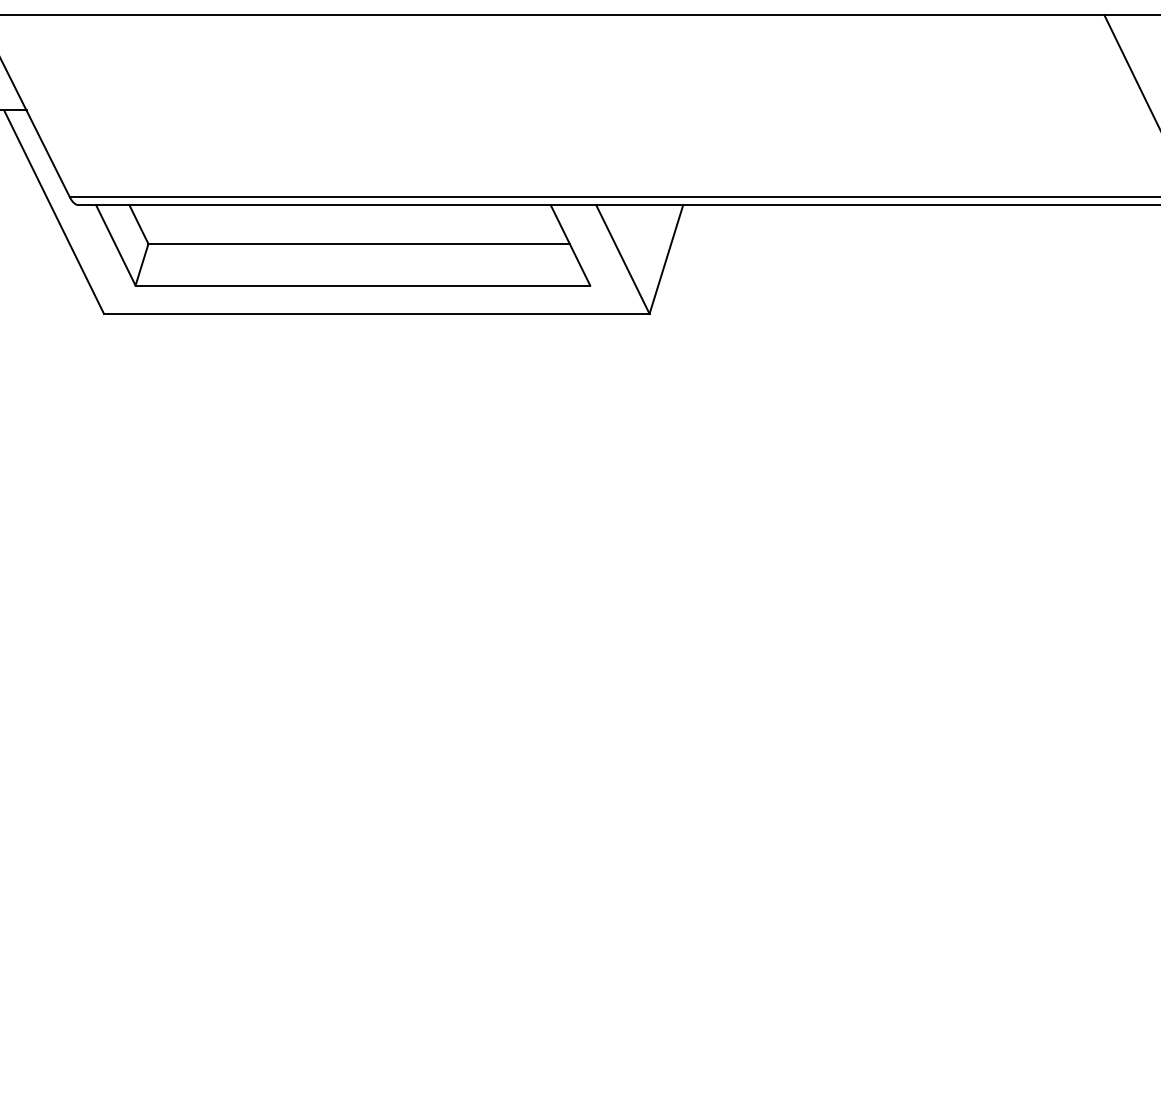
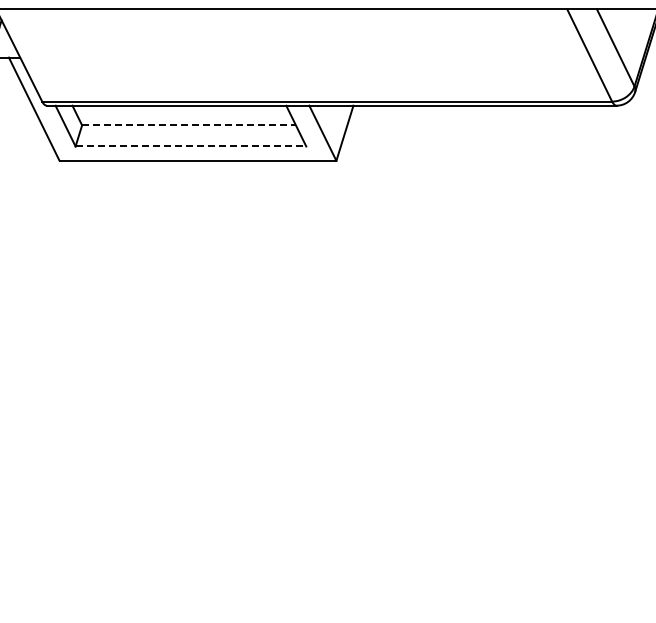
line: (360, 244) -> (189, 125), solid -> dashed
line: (363, 285) -> (191, 146), solid -> dashed

